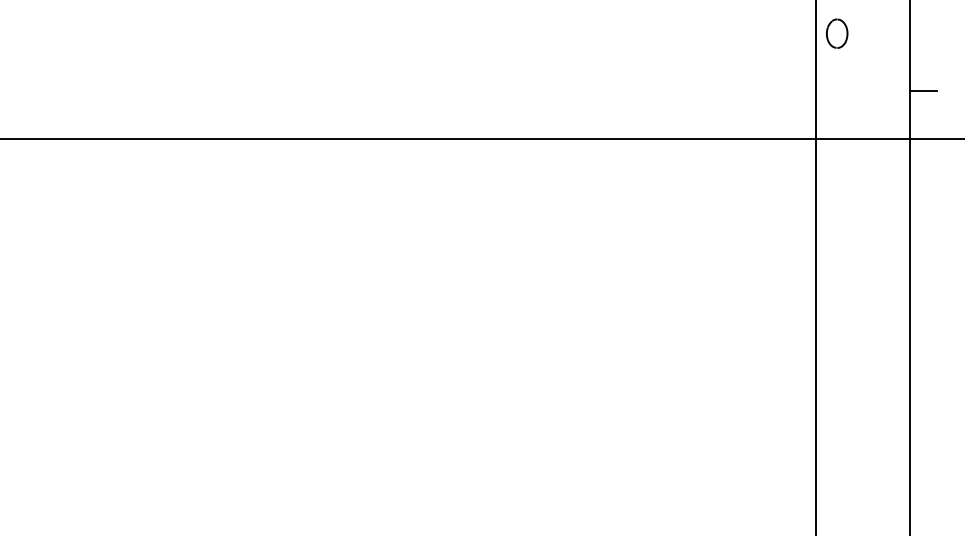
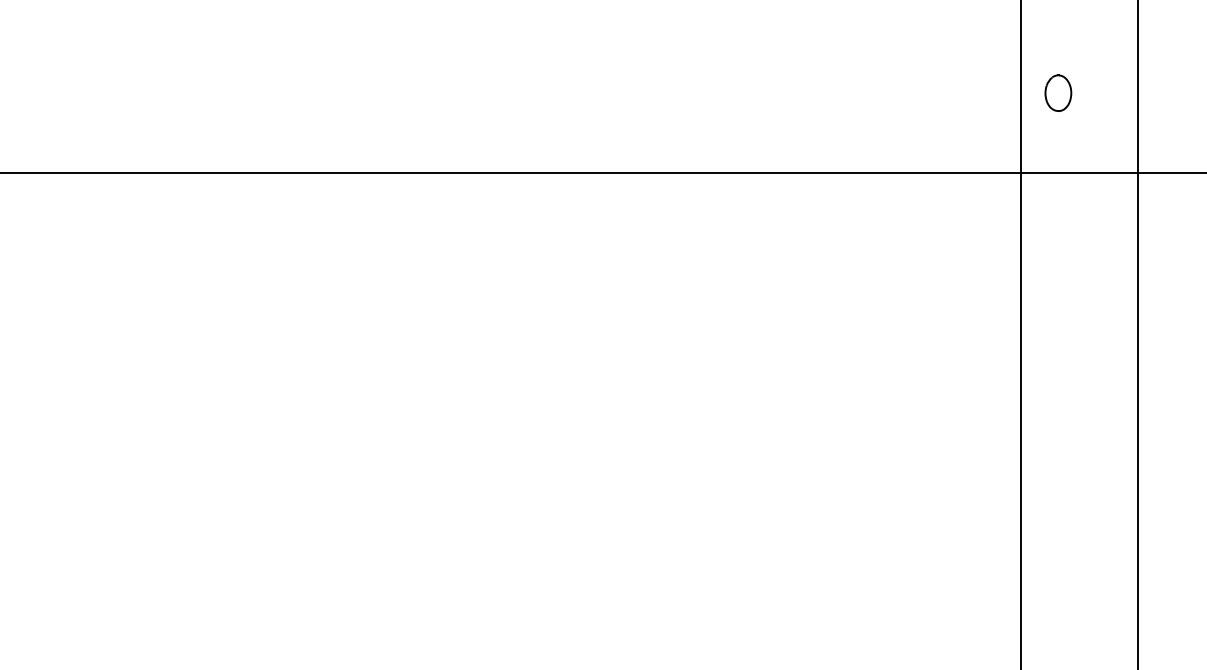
part: (837, 33) -> (1058, 92), moved
line: (923, 90) -> (1155, 112), removed

